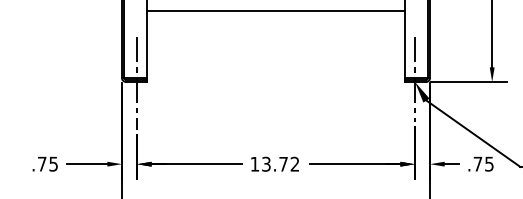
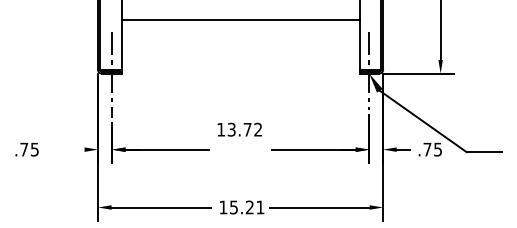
line: (275, 10) -> (240, 19), moved
line: (86, 164) -> (65, 149), removed
text: (274, 164) -> (239, 129), moved

